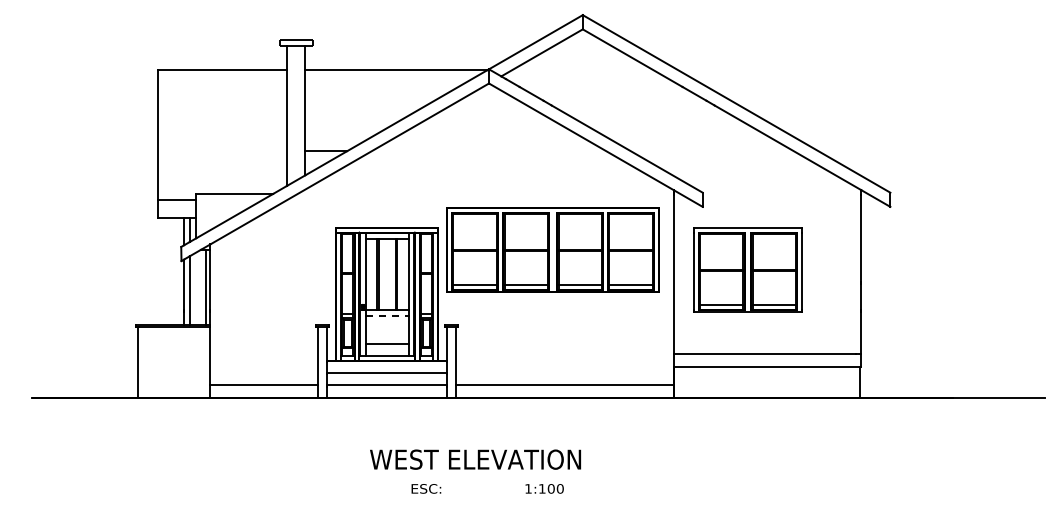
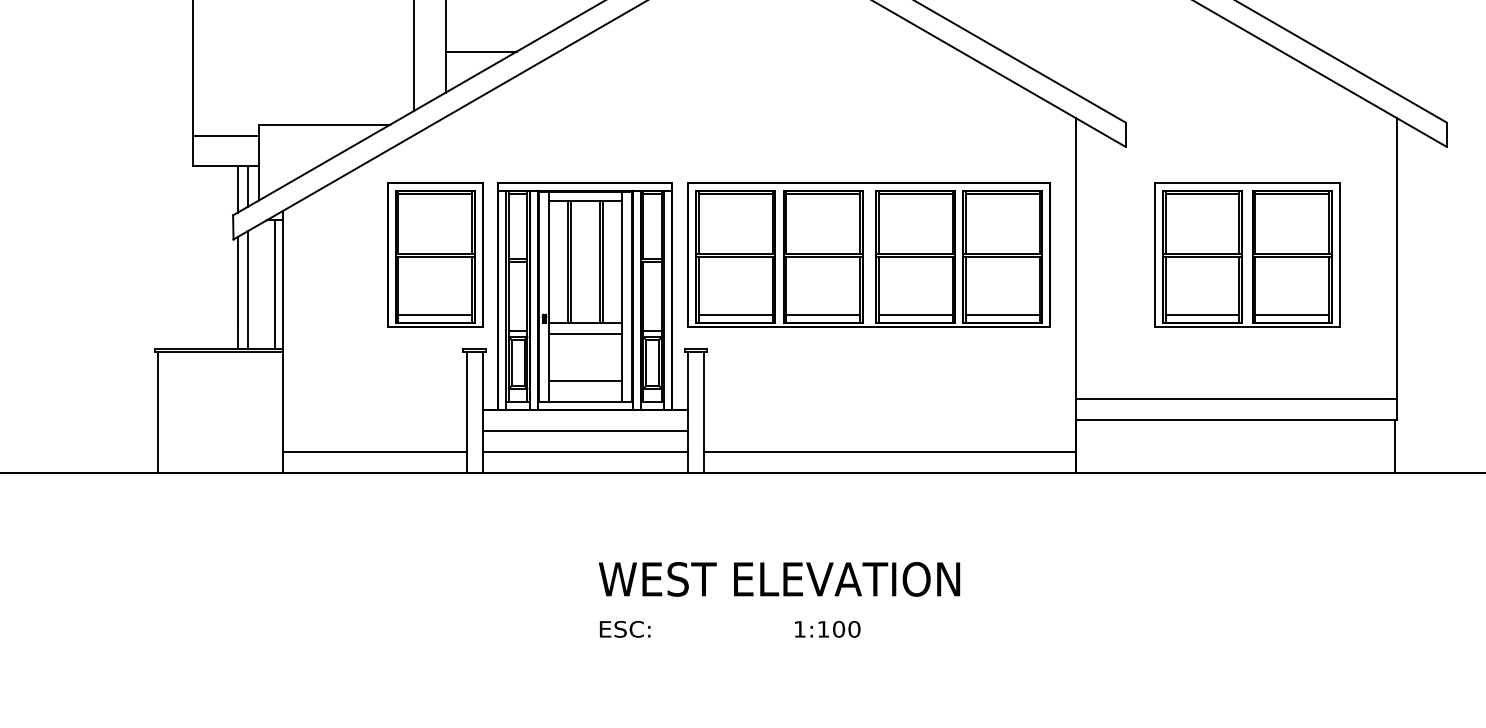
part: (552, 249) -> (868, 253), moved
part: (299, 269) -> (435, 253), added
part: (747, 269) -> (1246, 253), moved
line: (387, 316) -> (586, 334), dashed -> solid
text: (475, 459) -> (779, 579), moved
text: (487, 488) -> (729, 628), moved

